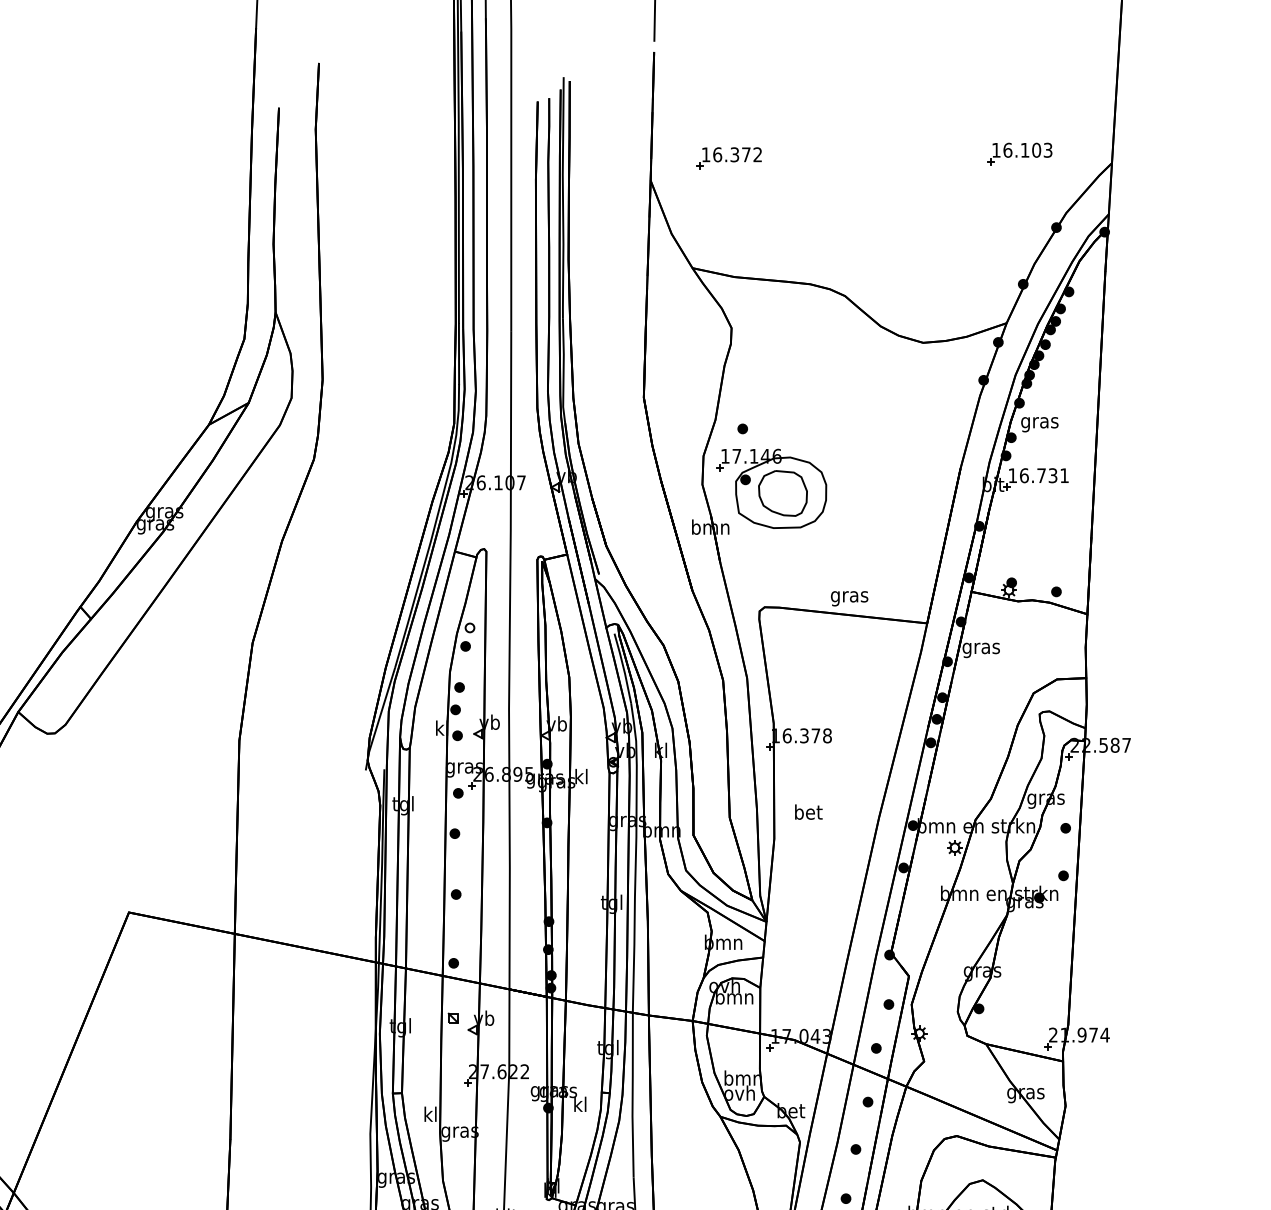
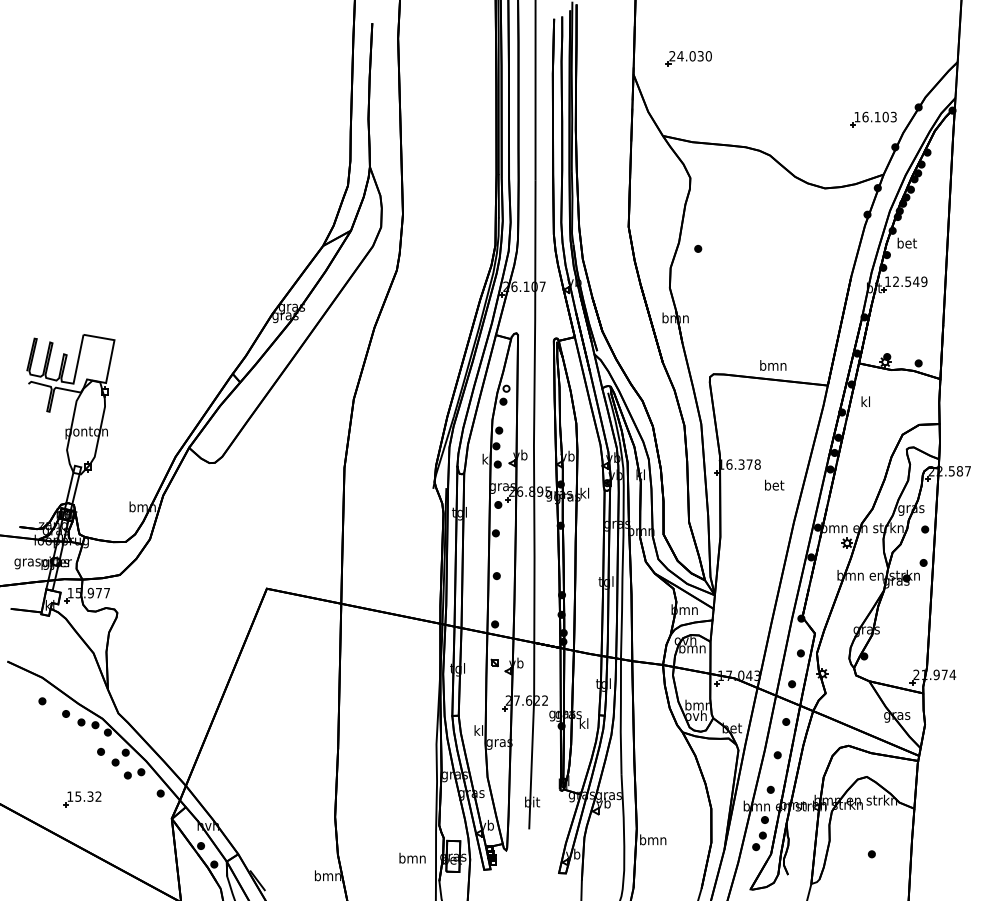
part: (1019, 153) -> (873, 119), moved
text: (731, 155) -> (690, 56), 16.372 -> 24.030
text: (1039, 422) -> (906, 244), gras -> bet
text: (1044, 475) -> (910, 281), 16.731 -> 12.549
part: (771, 488) -> (718, 290), removed
text: (849, 596) -> (773, 366), gras -> bmn
text: (980, 647) -> (865, 402), gras -> kl
text: (808, 811) -> (774, 484), moved

